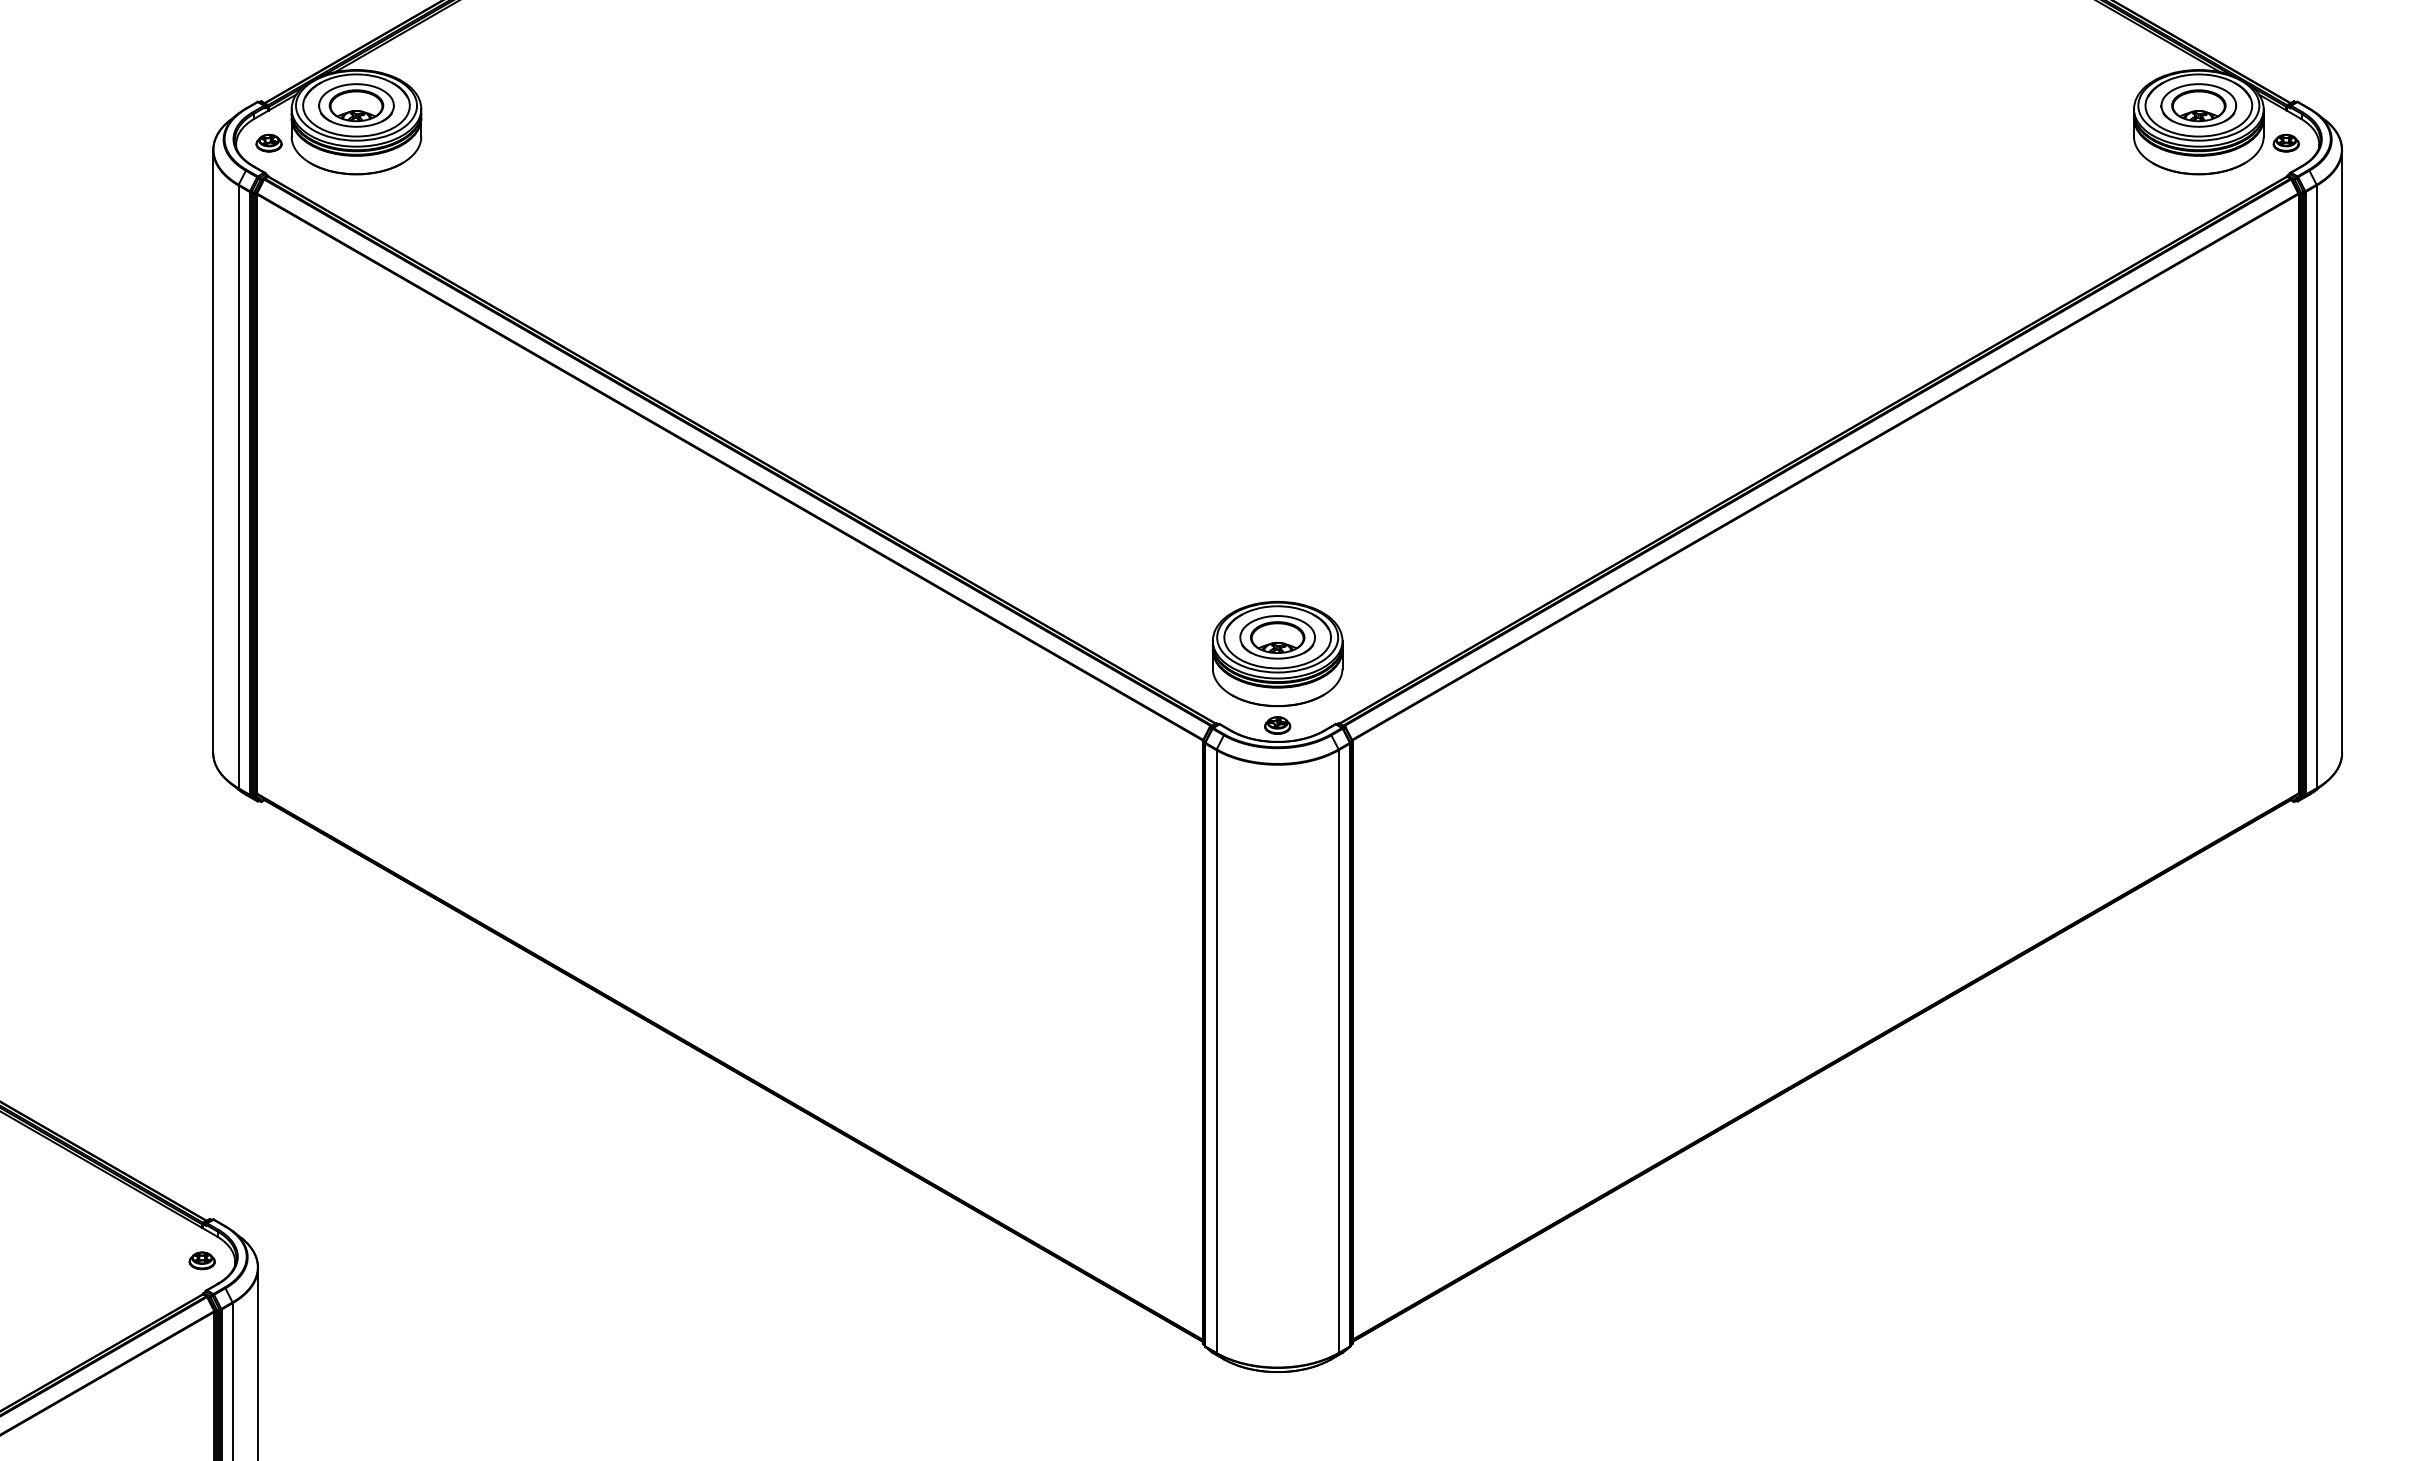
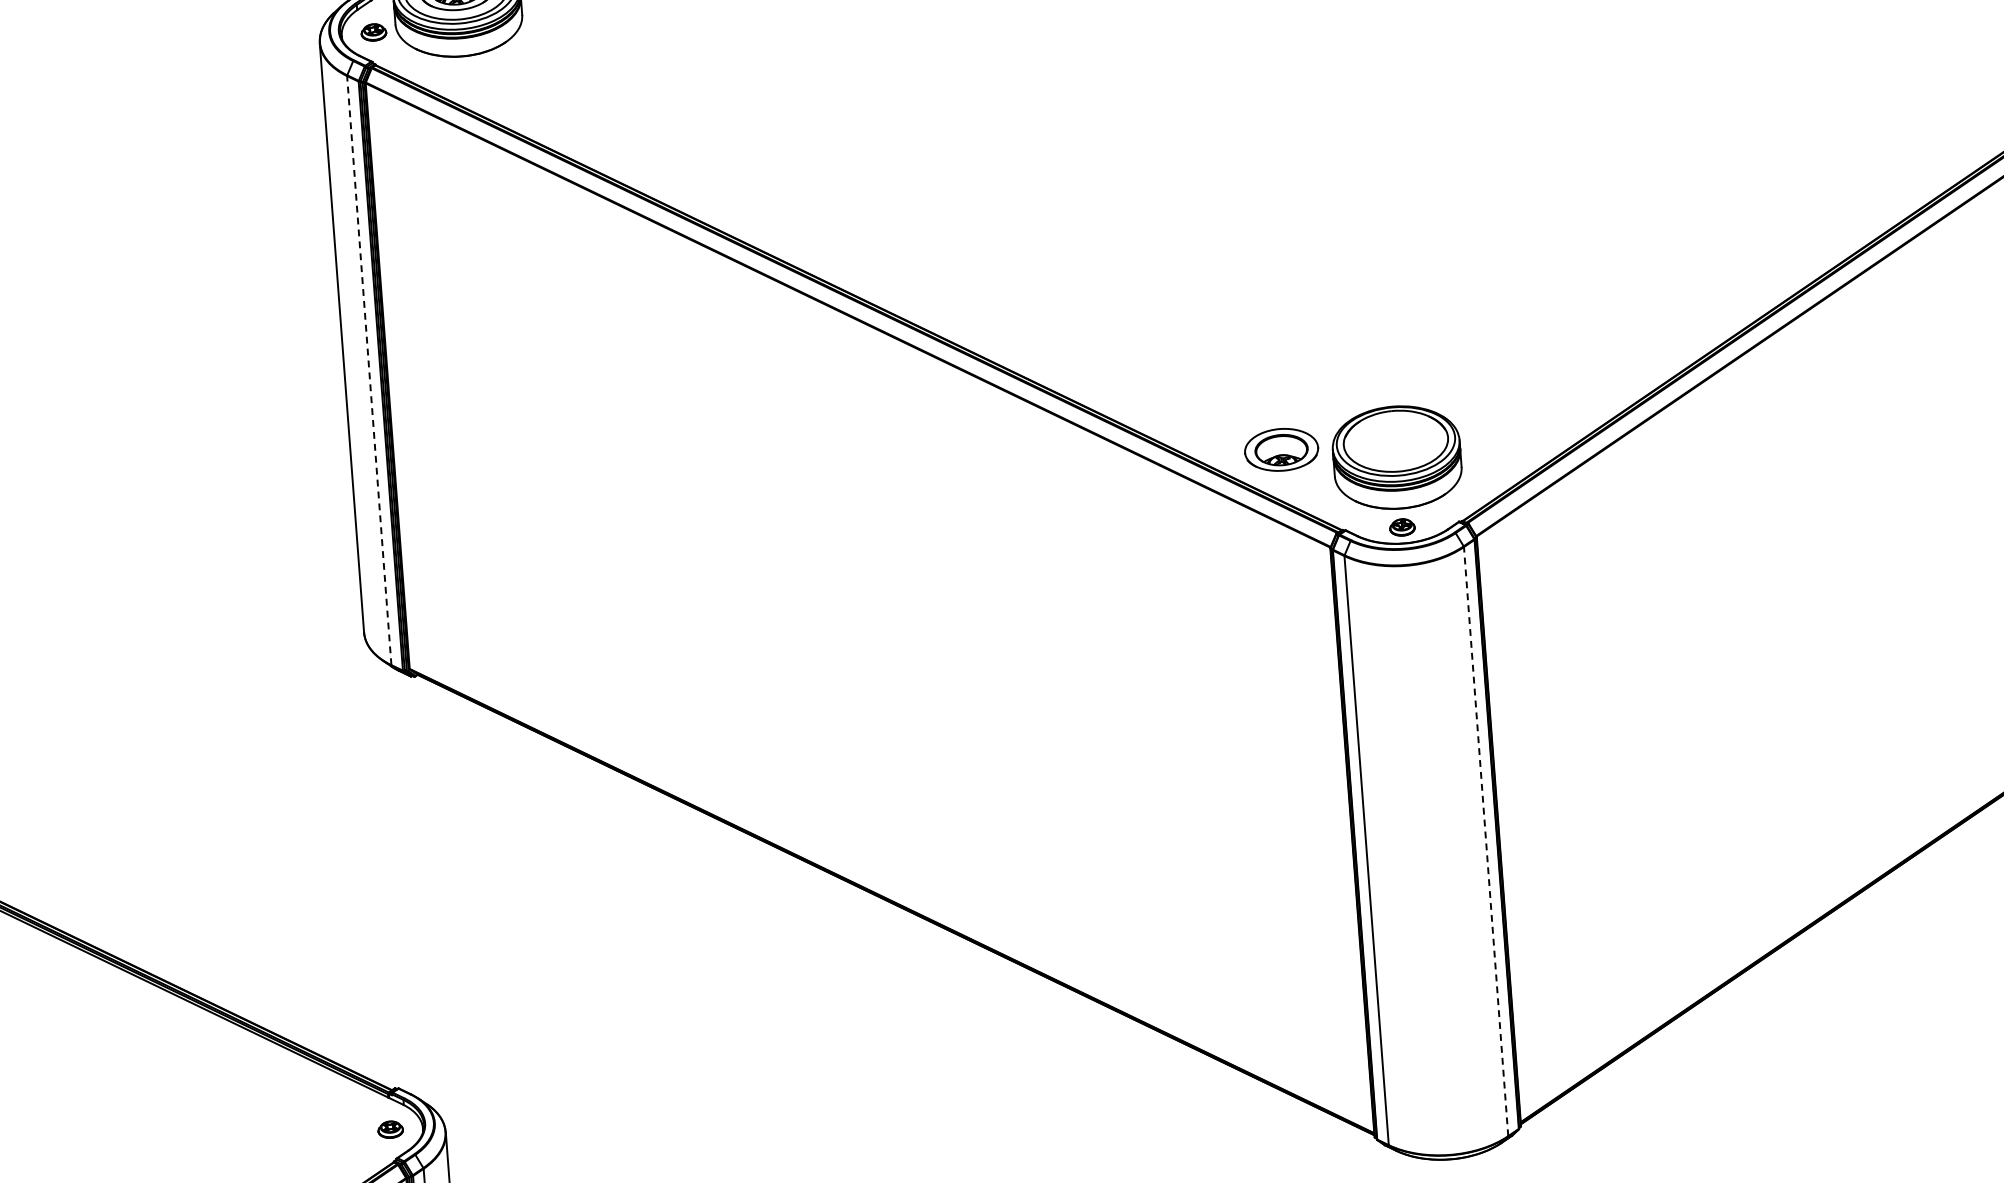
line: (238, 486) -> (369, 370), solid -> dashed
part: (1277, 637) -> (1281, 450), moved
line: (1338, 1051) -> (1485, 841), solid -> dashed

